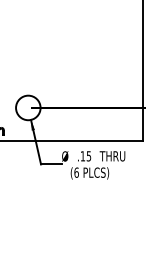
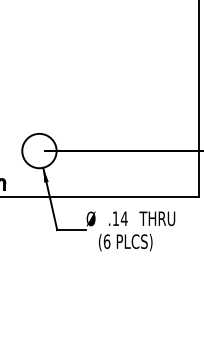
text: (88, 156) -> (123, 218), .15 -> .14

